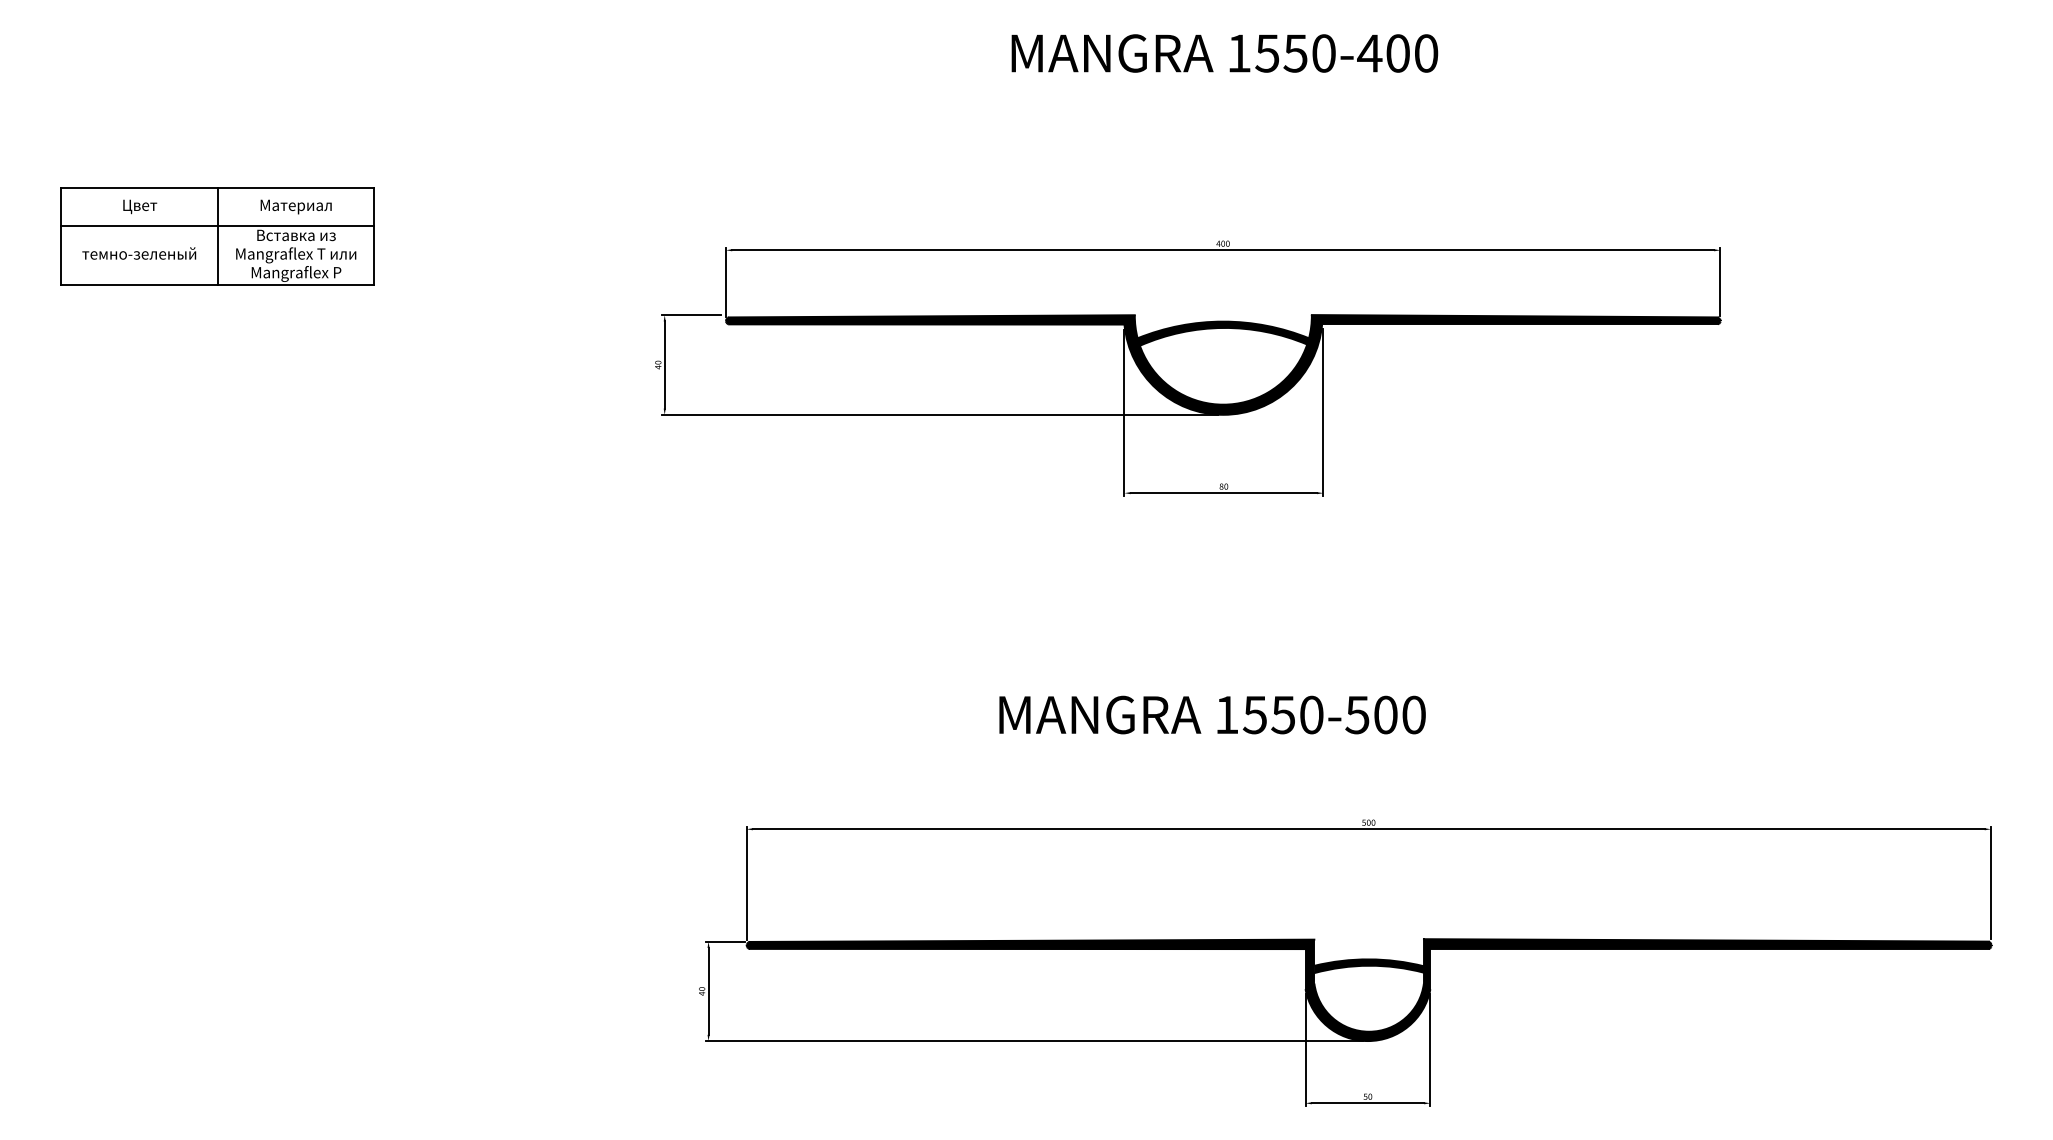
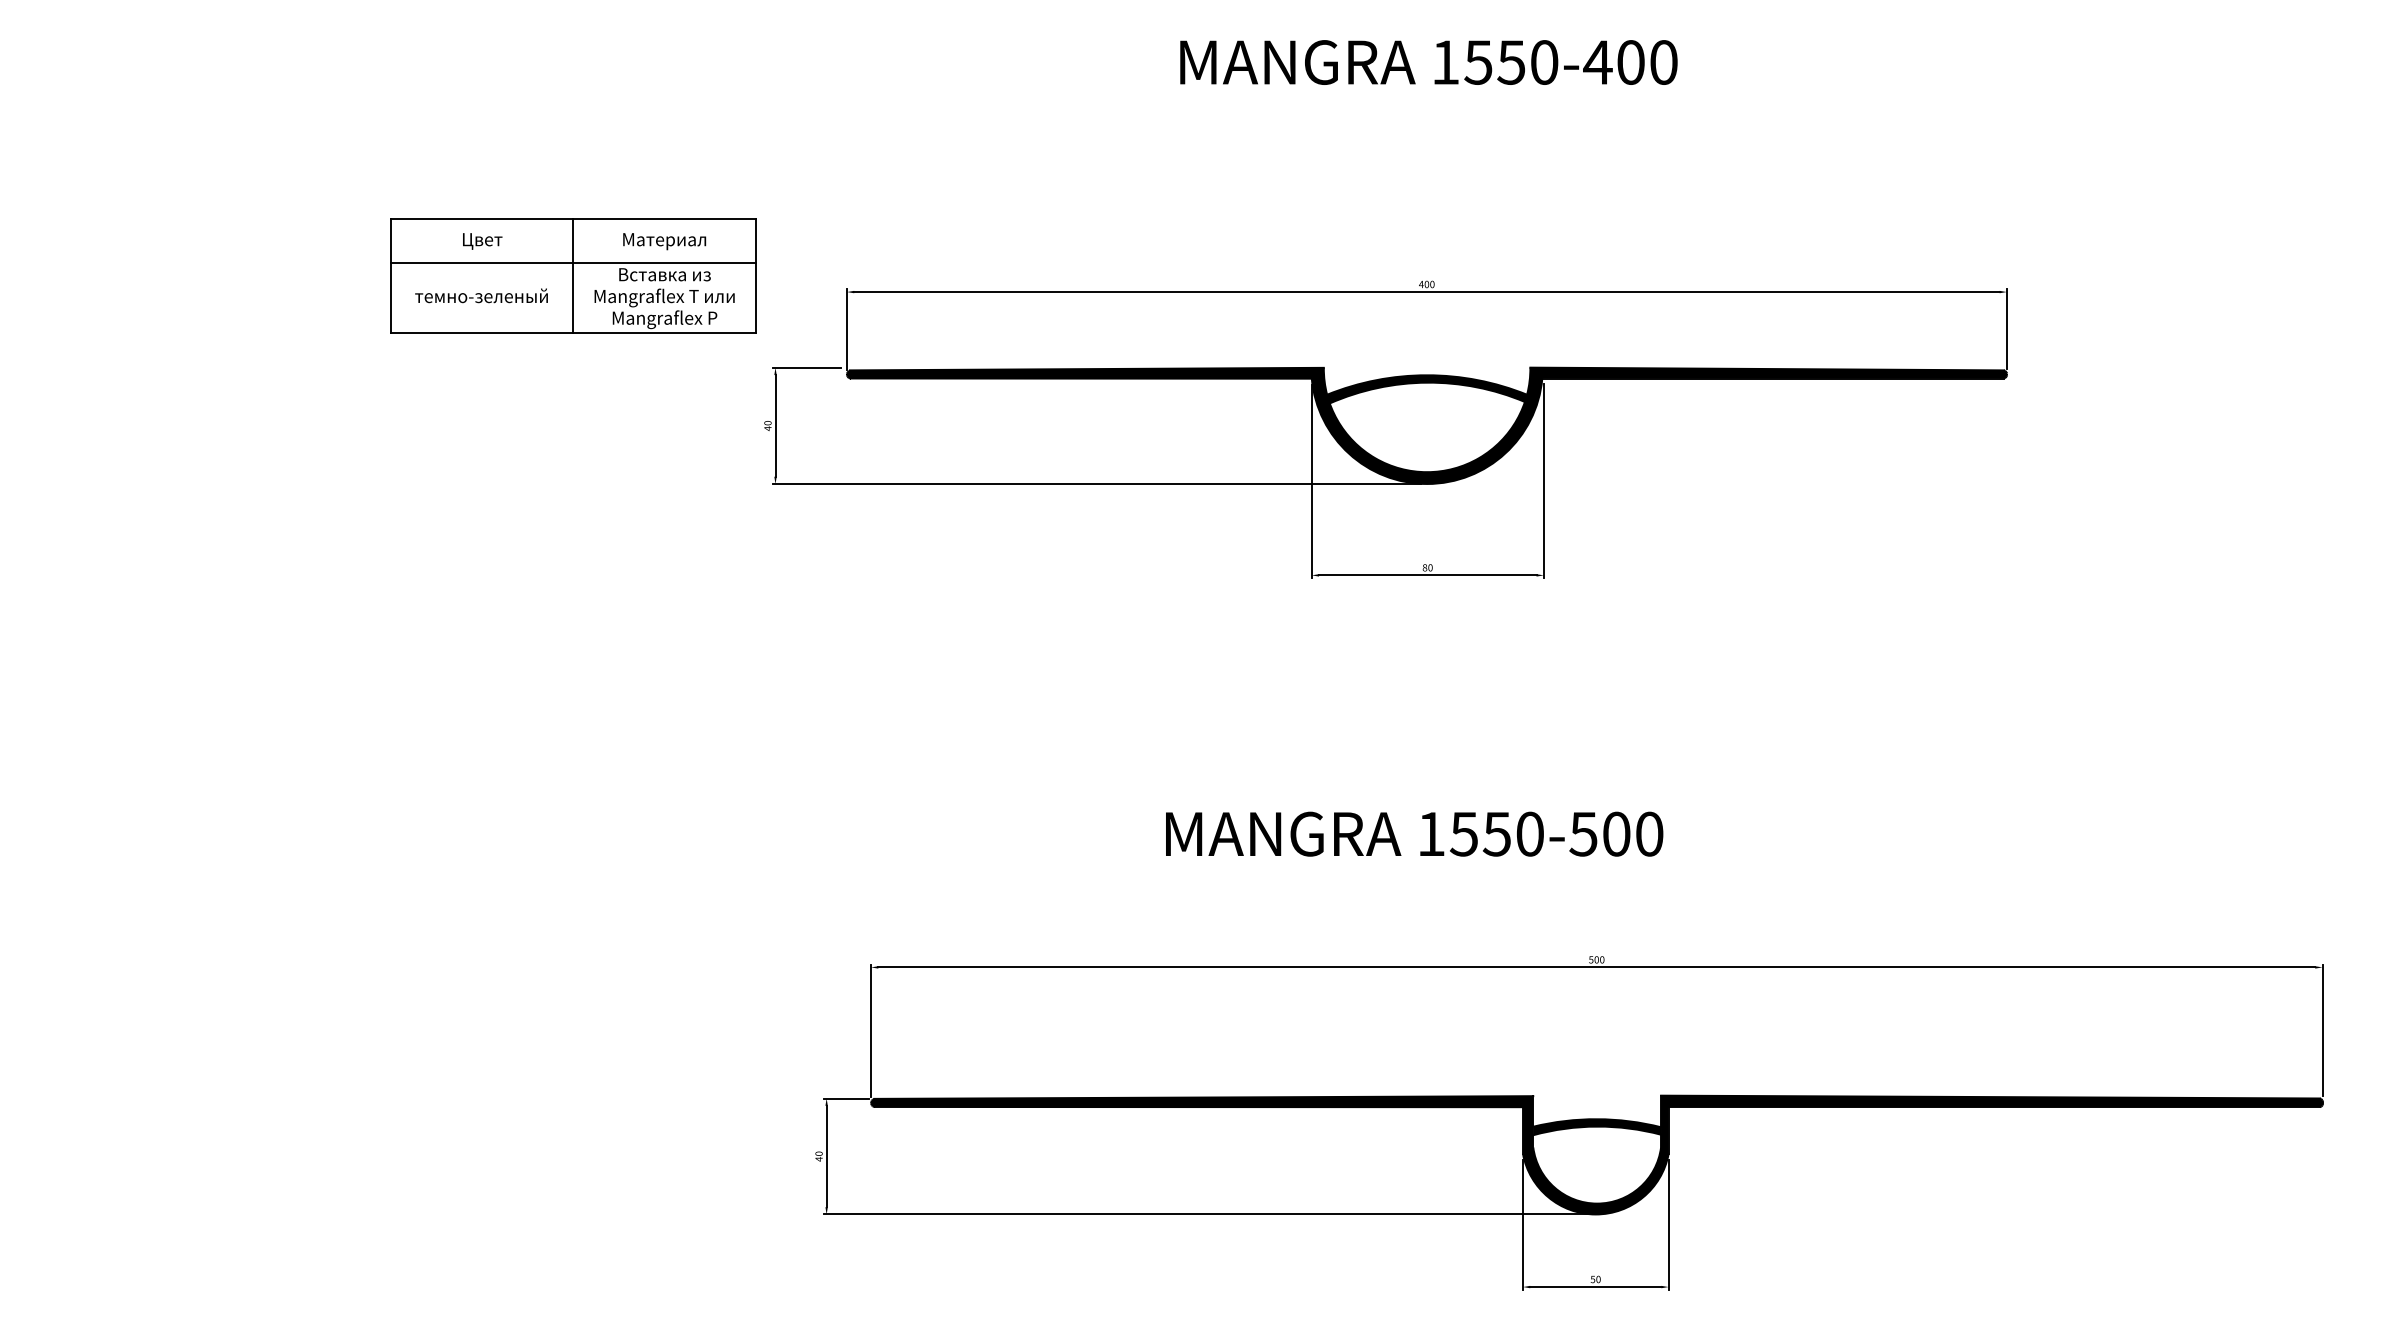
part: (218, 236) -> (573, 275), moved

